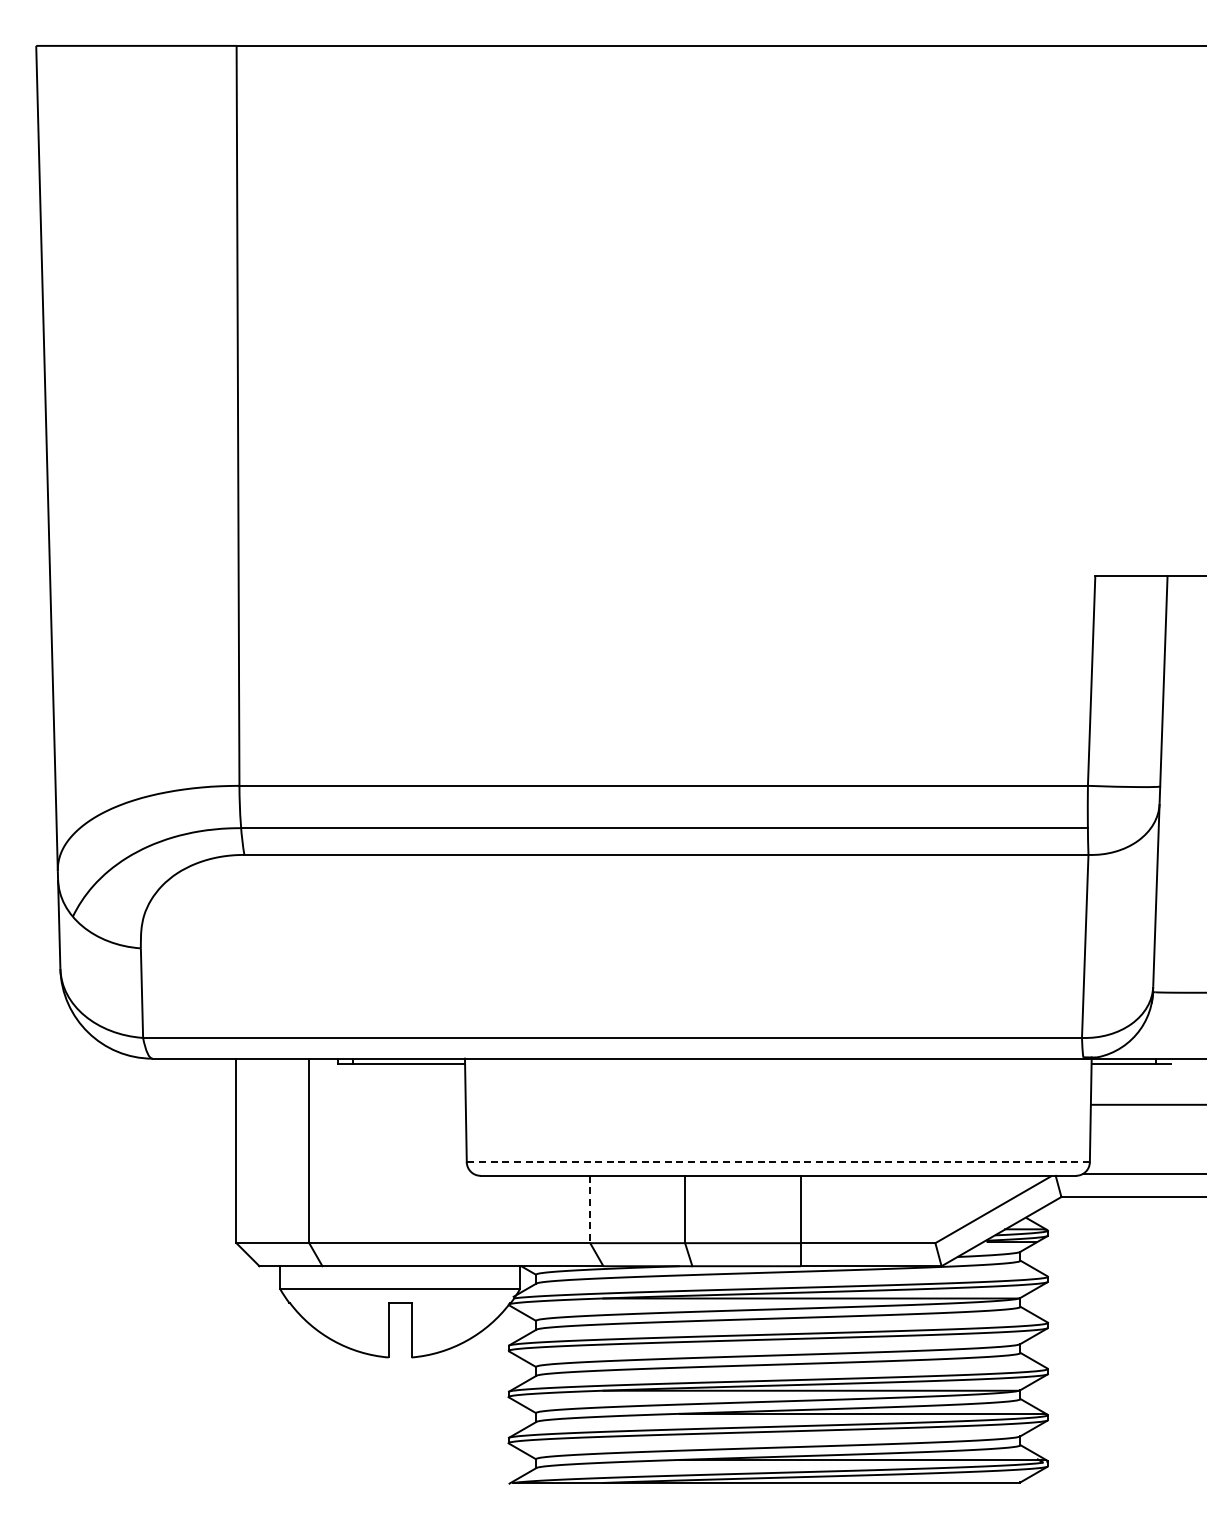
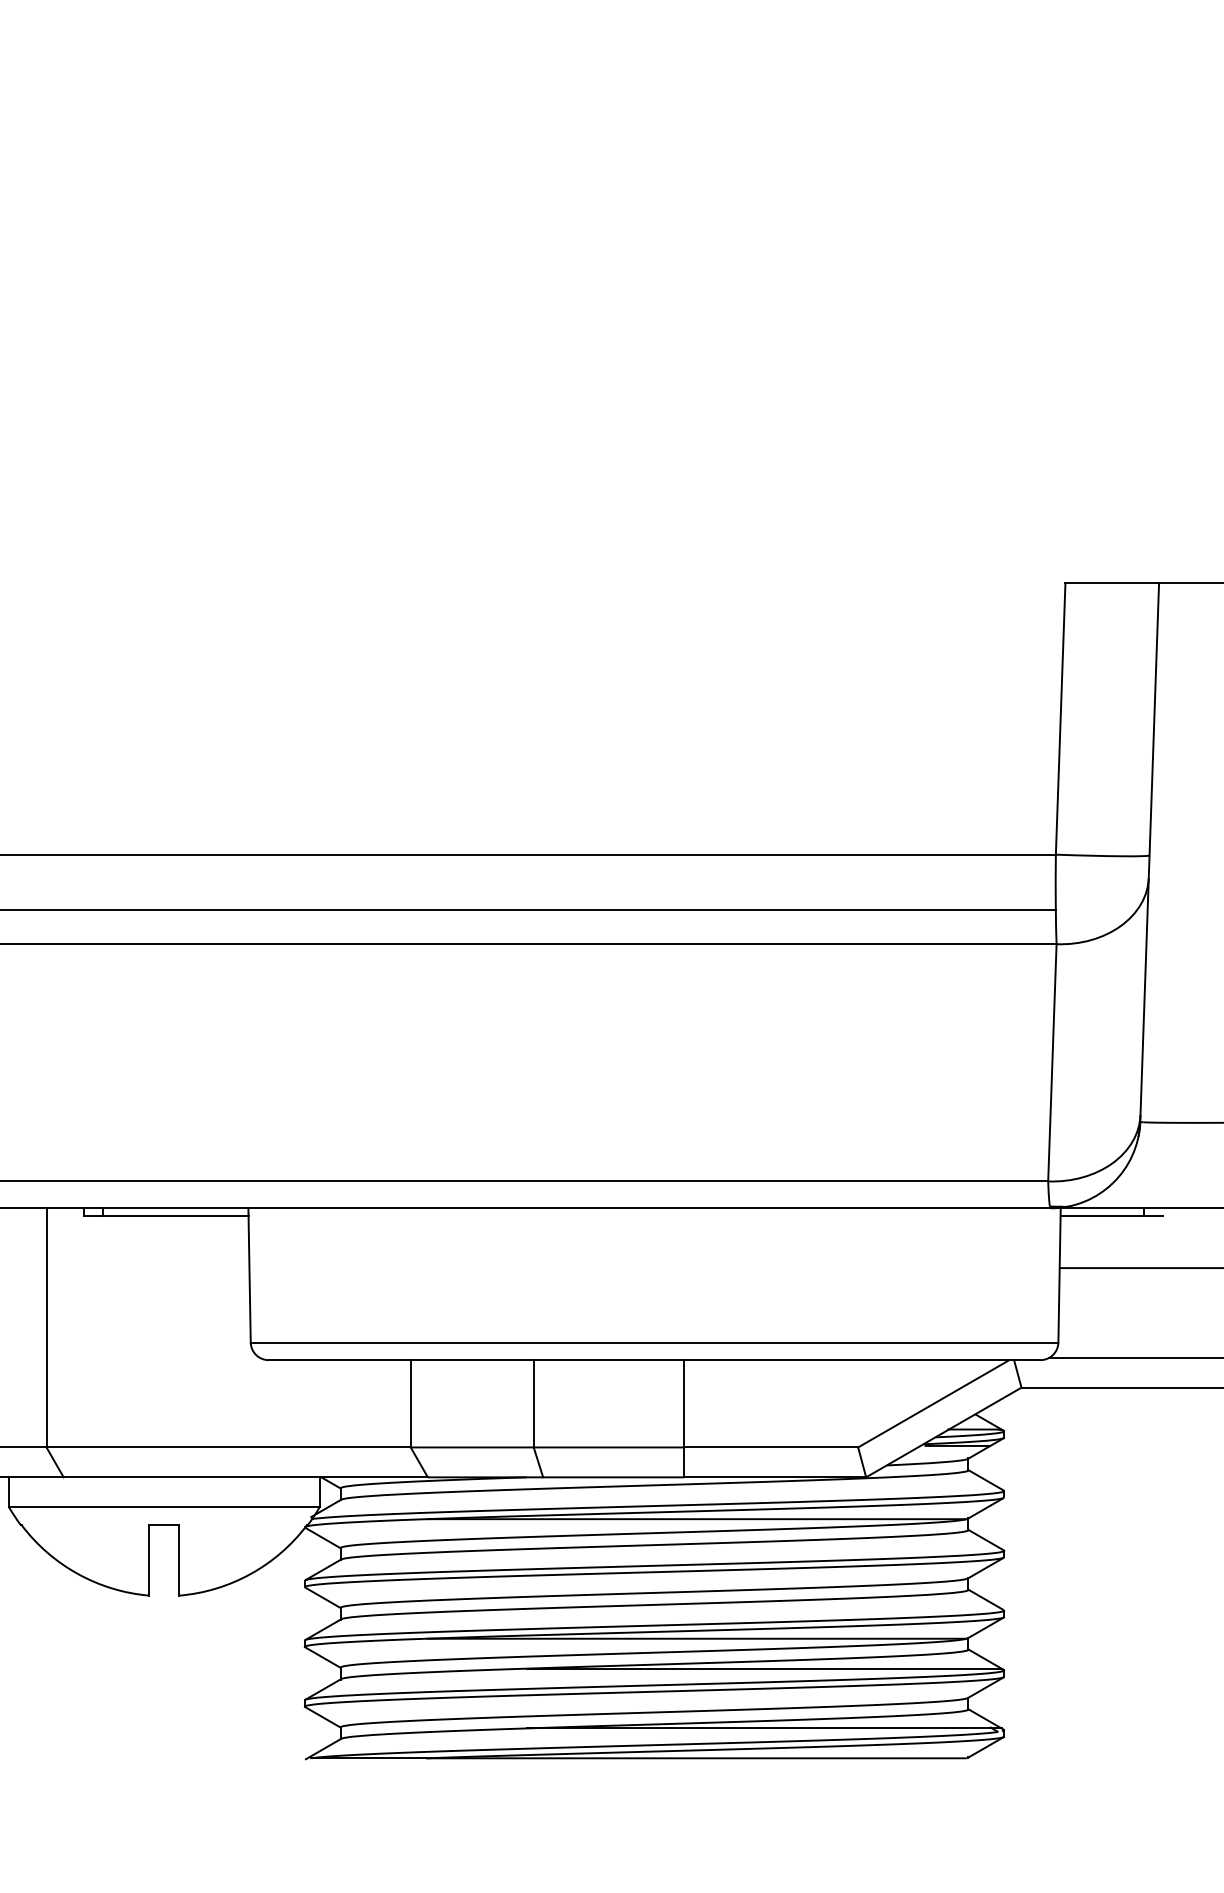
line: (778, 1162) -> (654, 1342), dashed -> solid
line: (590, 1209) -> (411, 1403), dashed -> solid

